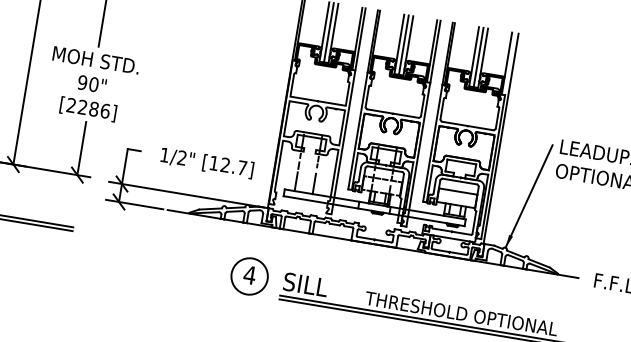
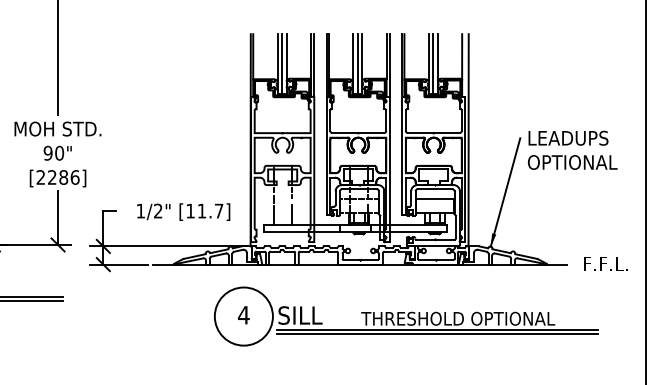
text: (225, 164) -> (201, 210), [12.7] -> [11.7]
circle: (249, 276) -> (243, 316), size x1.6

